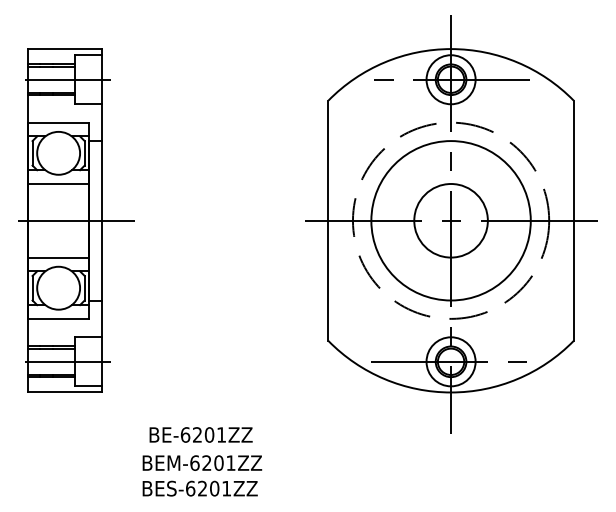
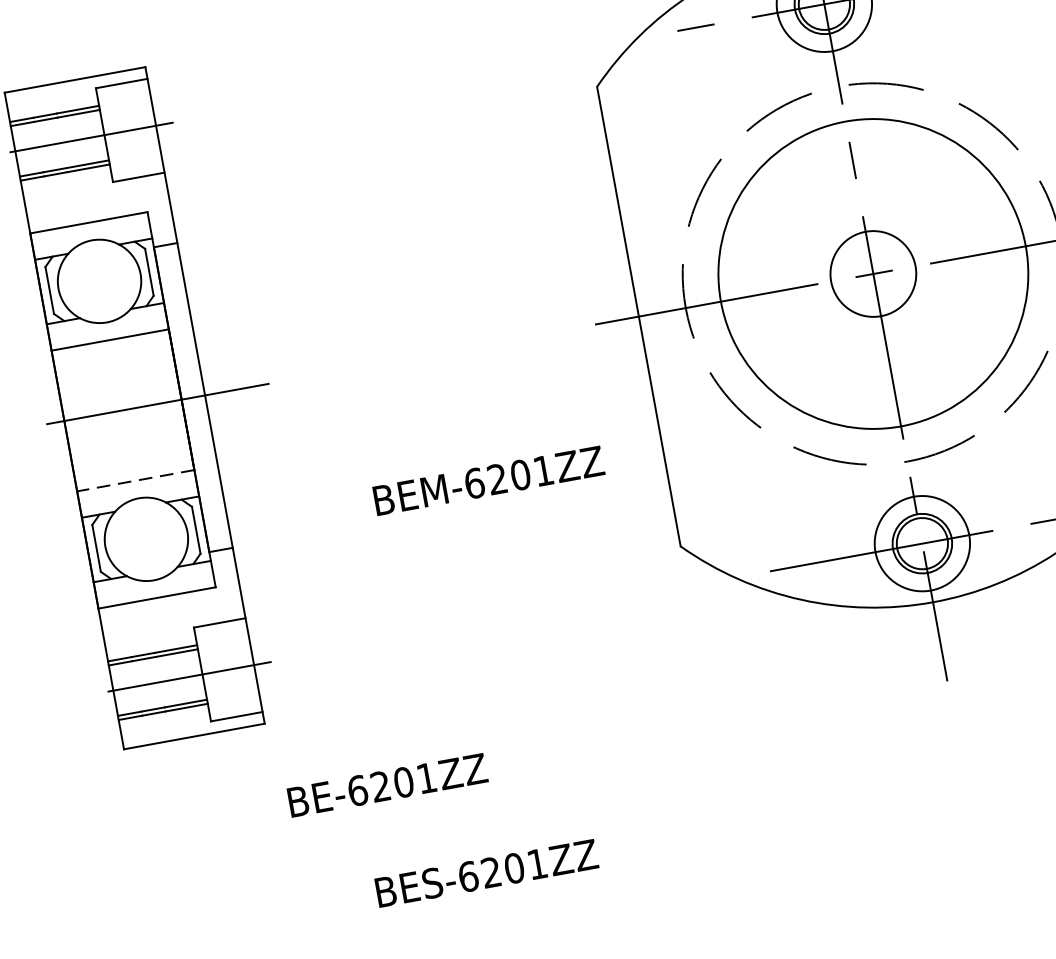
circle: (450, 220) -> (872, 273), size x0.6
line: (58, 257) -> (135, 480), solid -> dashed
text: (200, 434) -> (386, 784), moved
text: (202, 462) -> (488, 479), moved

